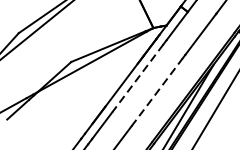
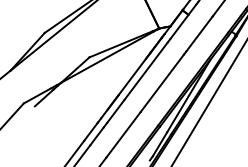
line: (137, 78) -> (145, 71), dashed -> solid
line: (157, 91) -> (162, 82), dashed -> solid

